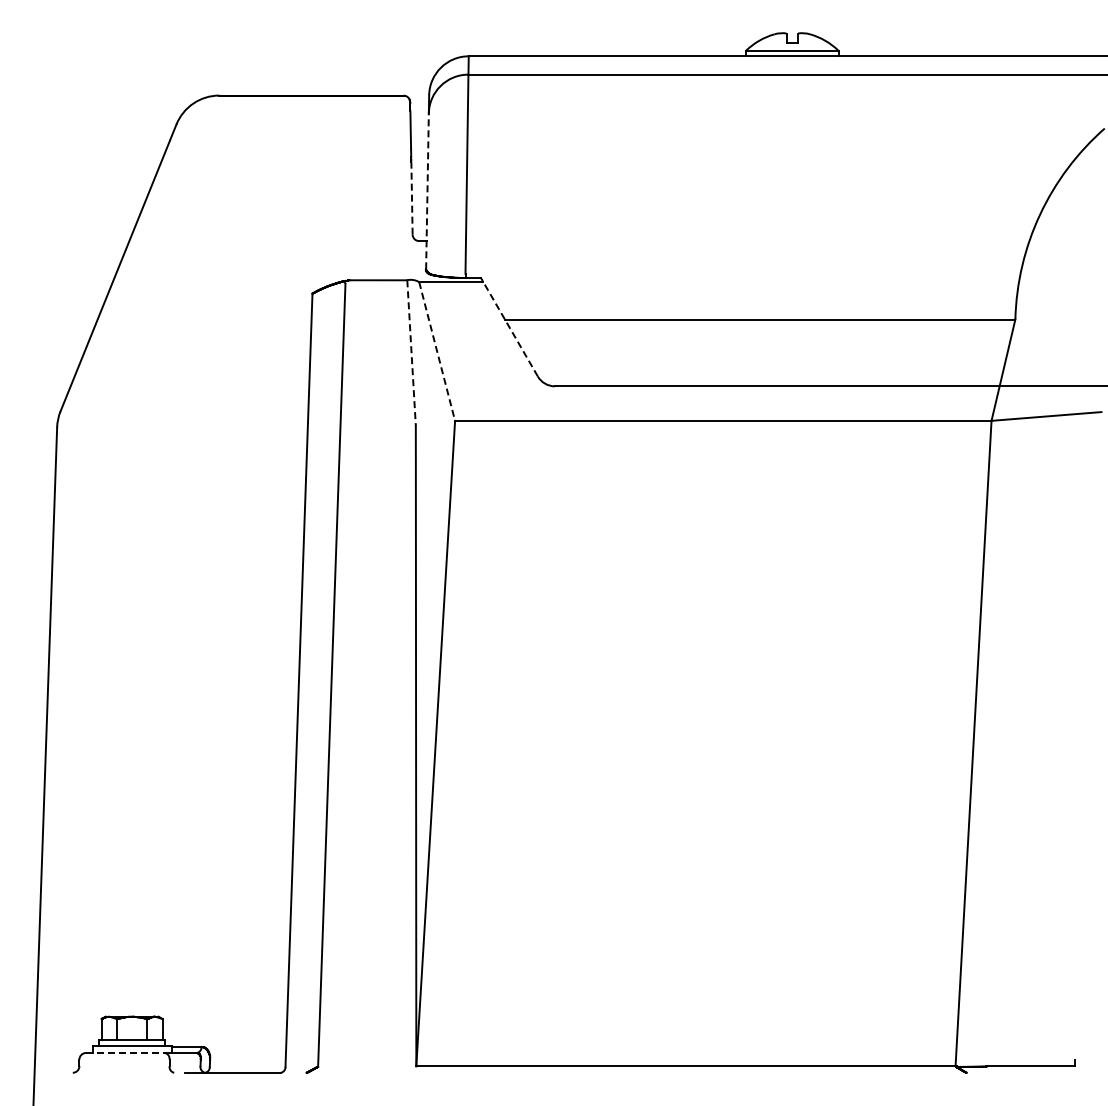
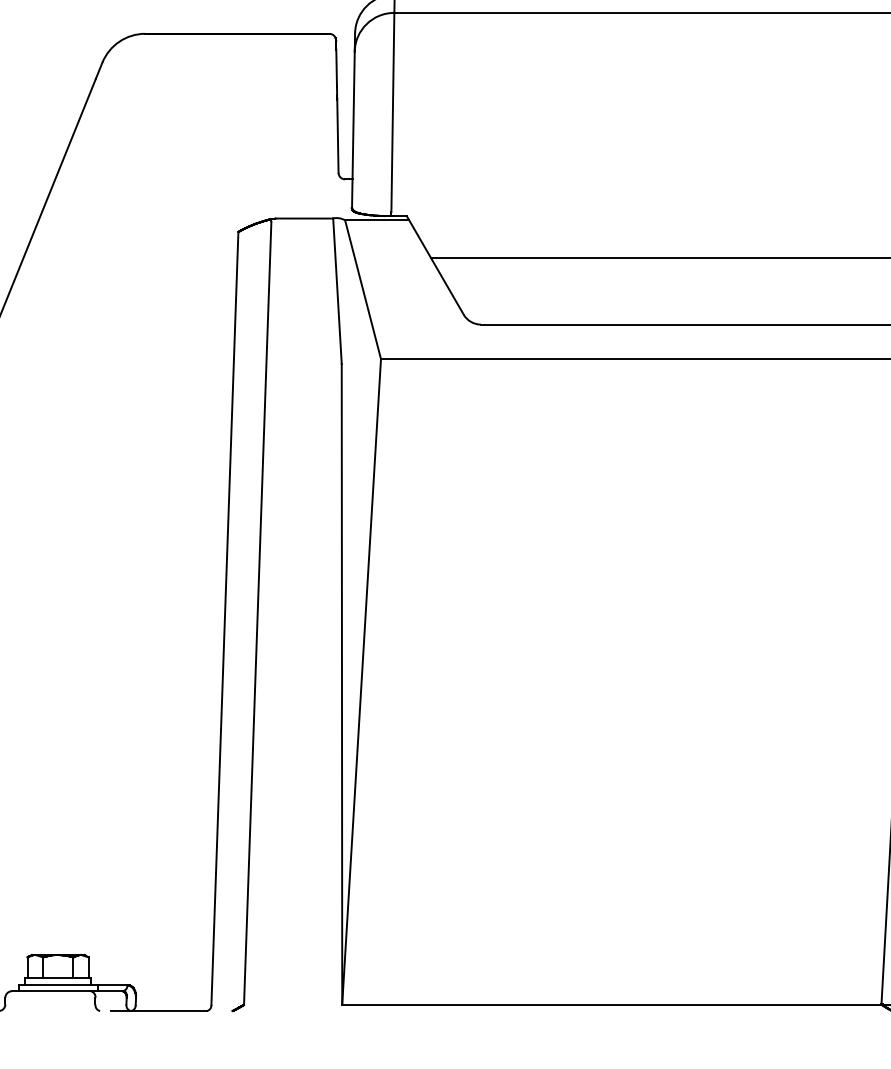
line: (427, 191) -> (353, 129), dashed -> solid
line: (411, 197) -> (337, 135), dashed -> solid
line: (509, 327) -> (435, 265), dashed -> solid
line: (437, 351) -> (363, 289), dashed -> solid
line: (411, 353) -> (337, 291), dashed -> solid
line: (125, 1053) -> (51, 991), dashed -> solid

